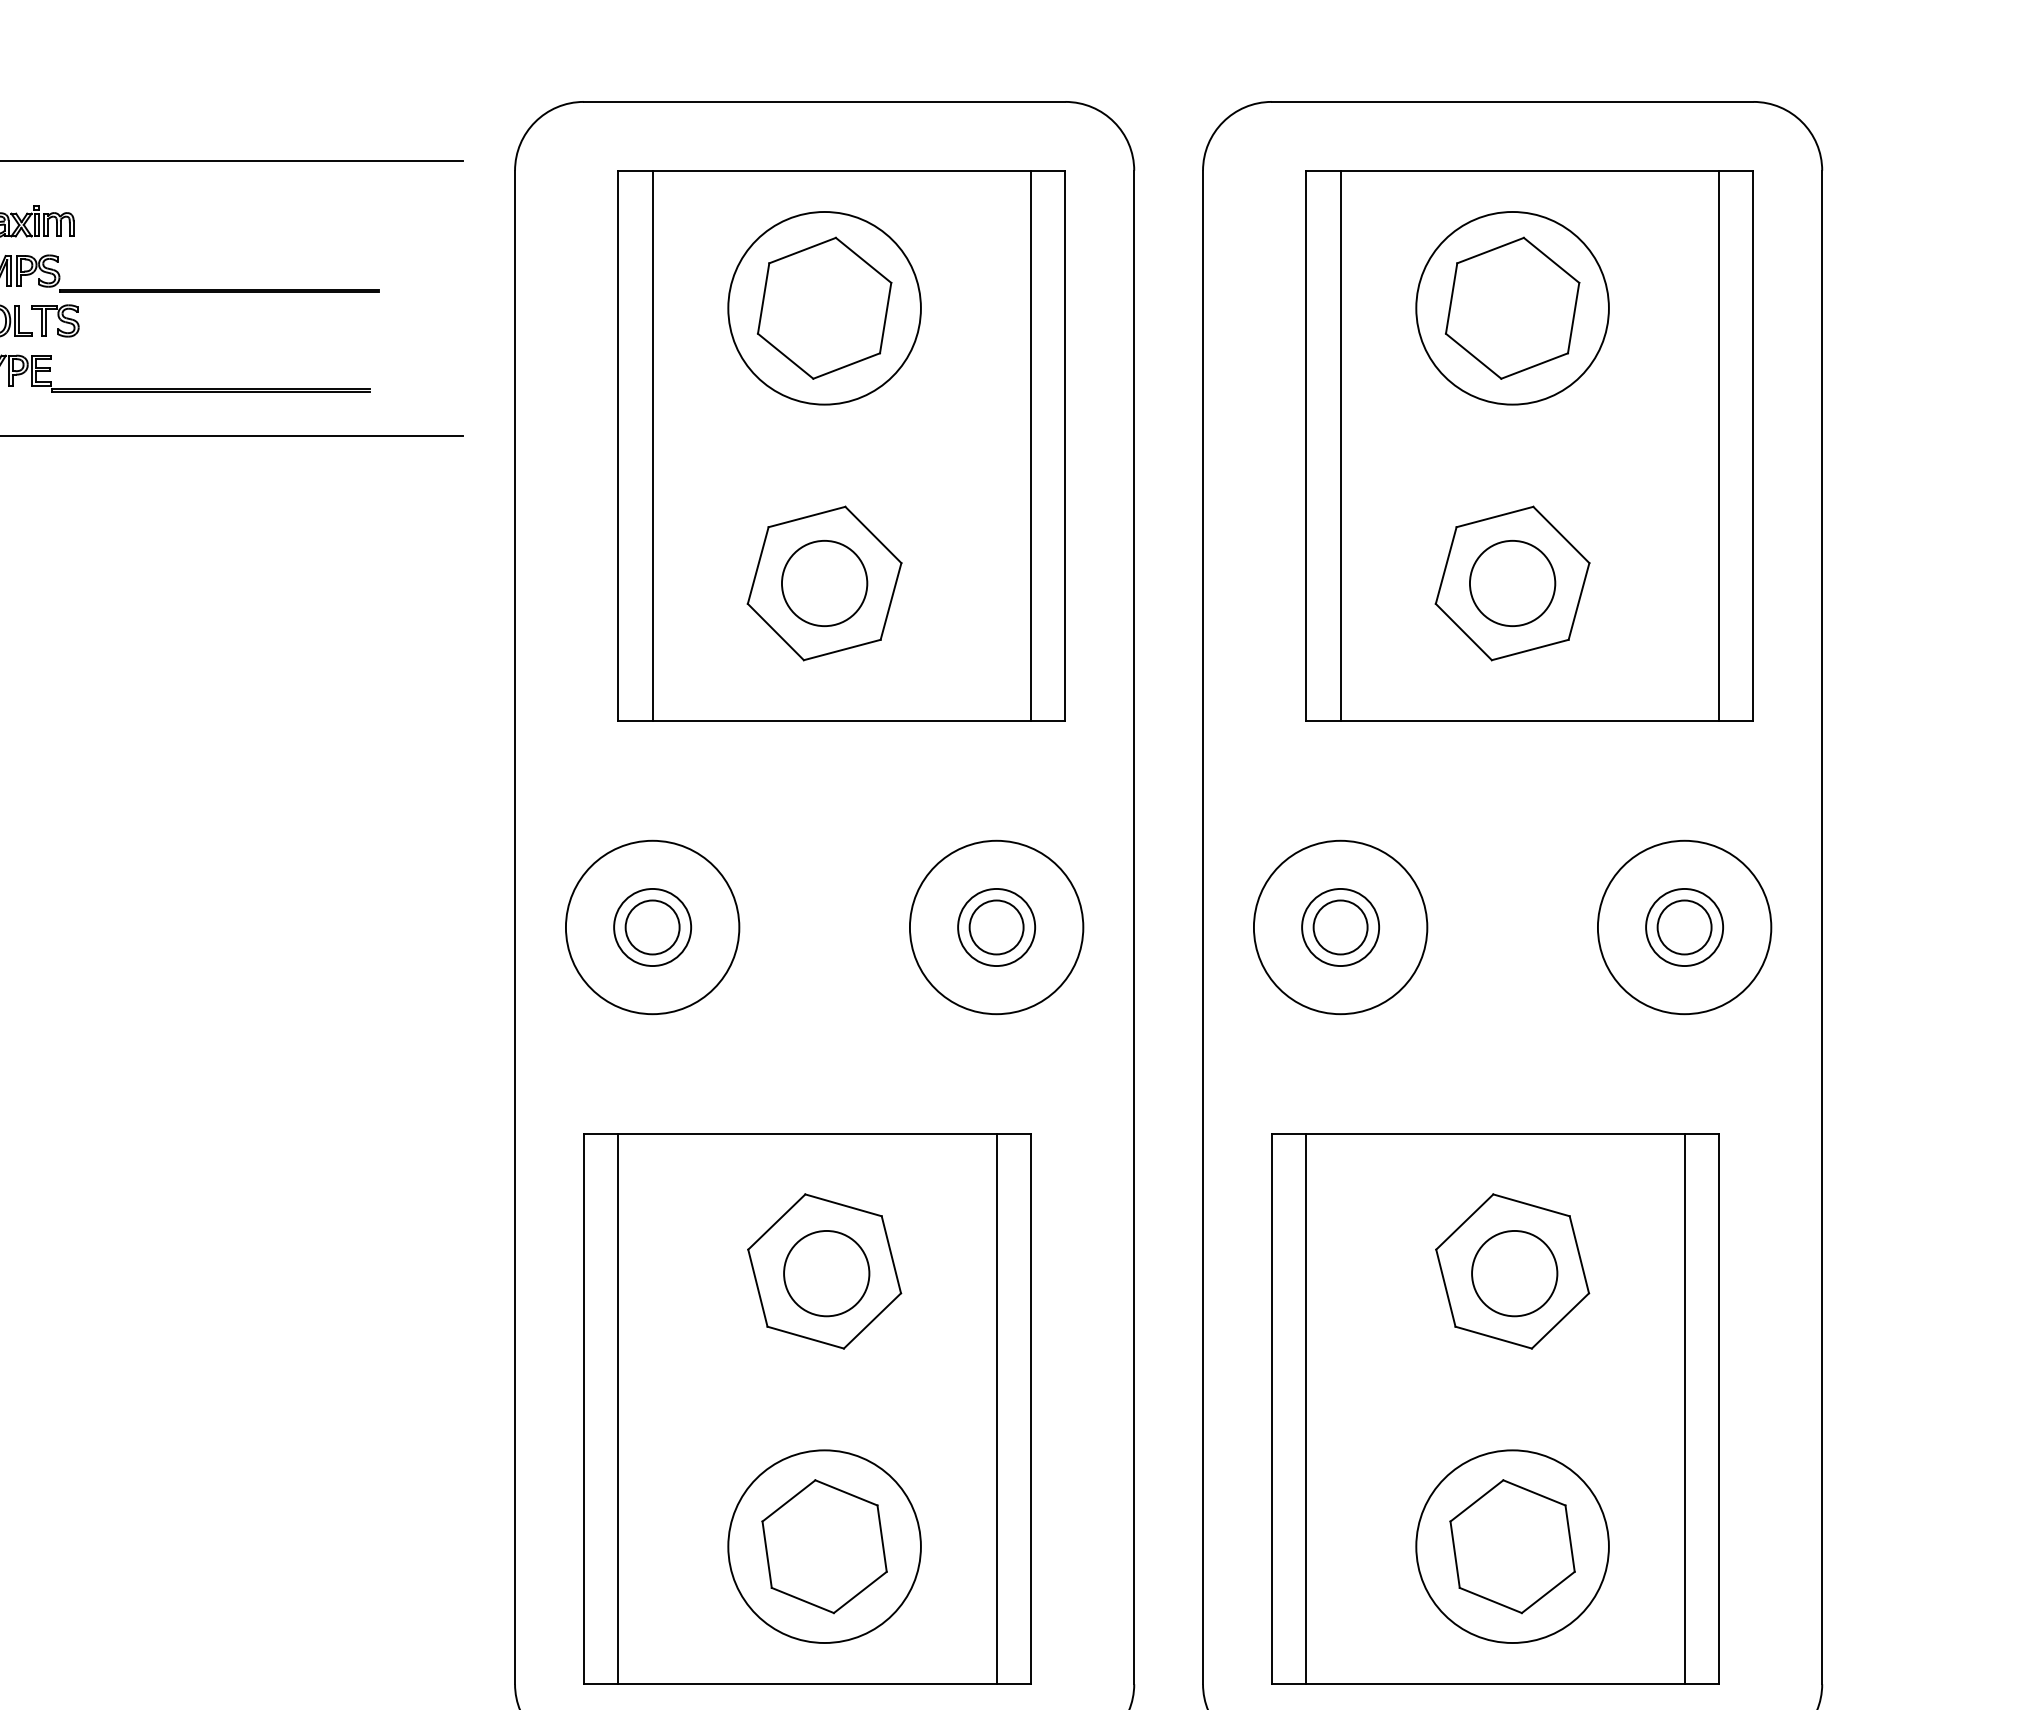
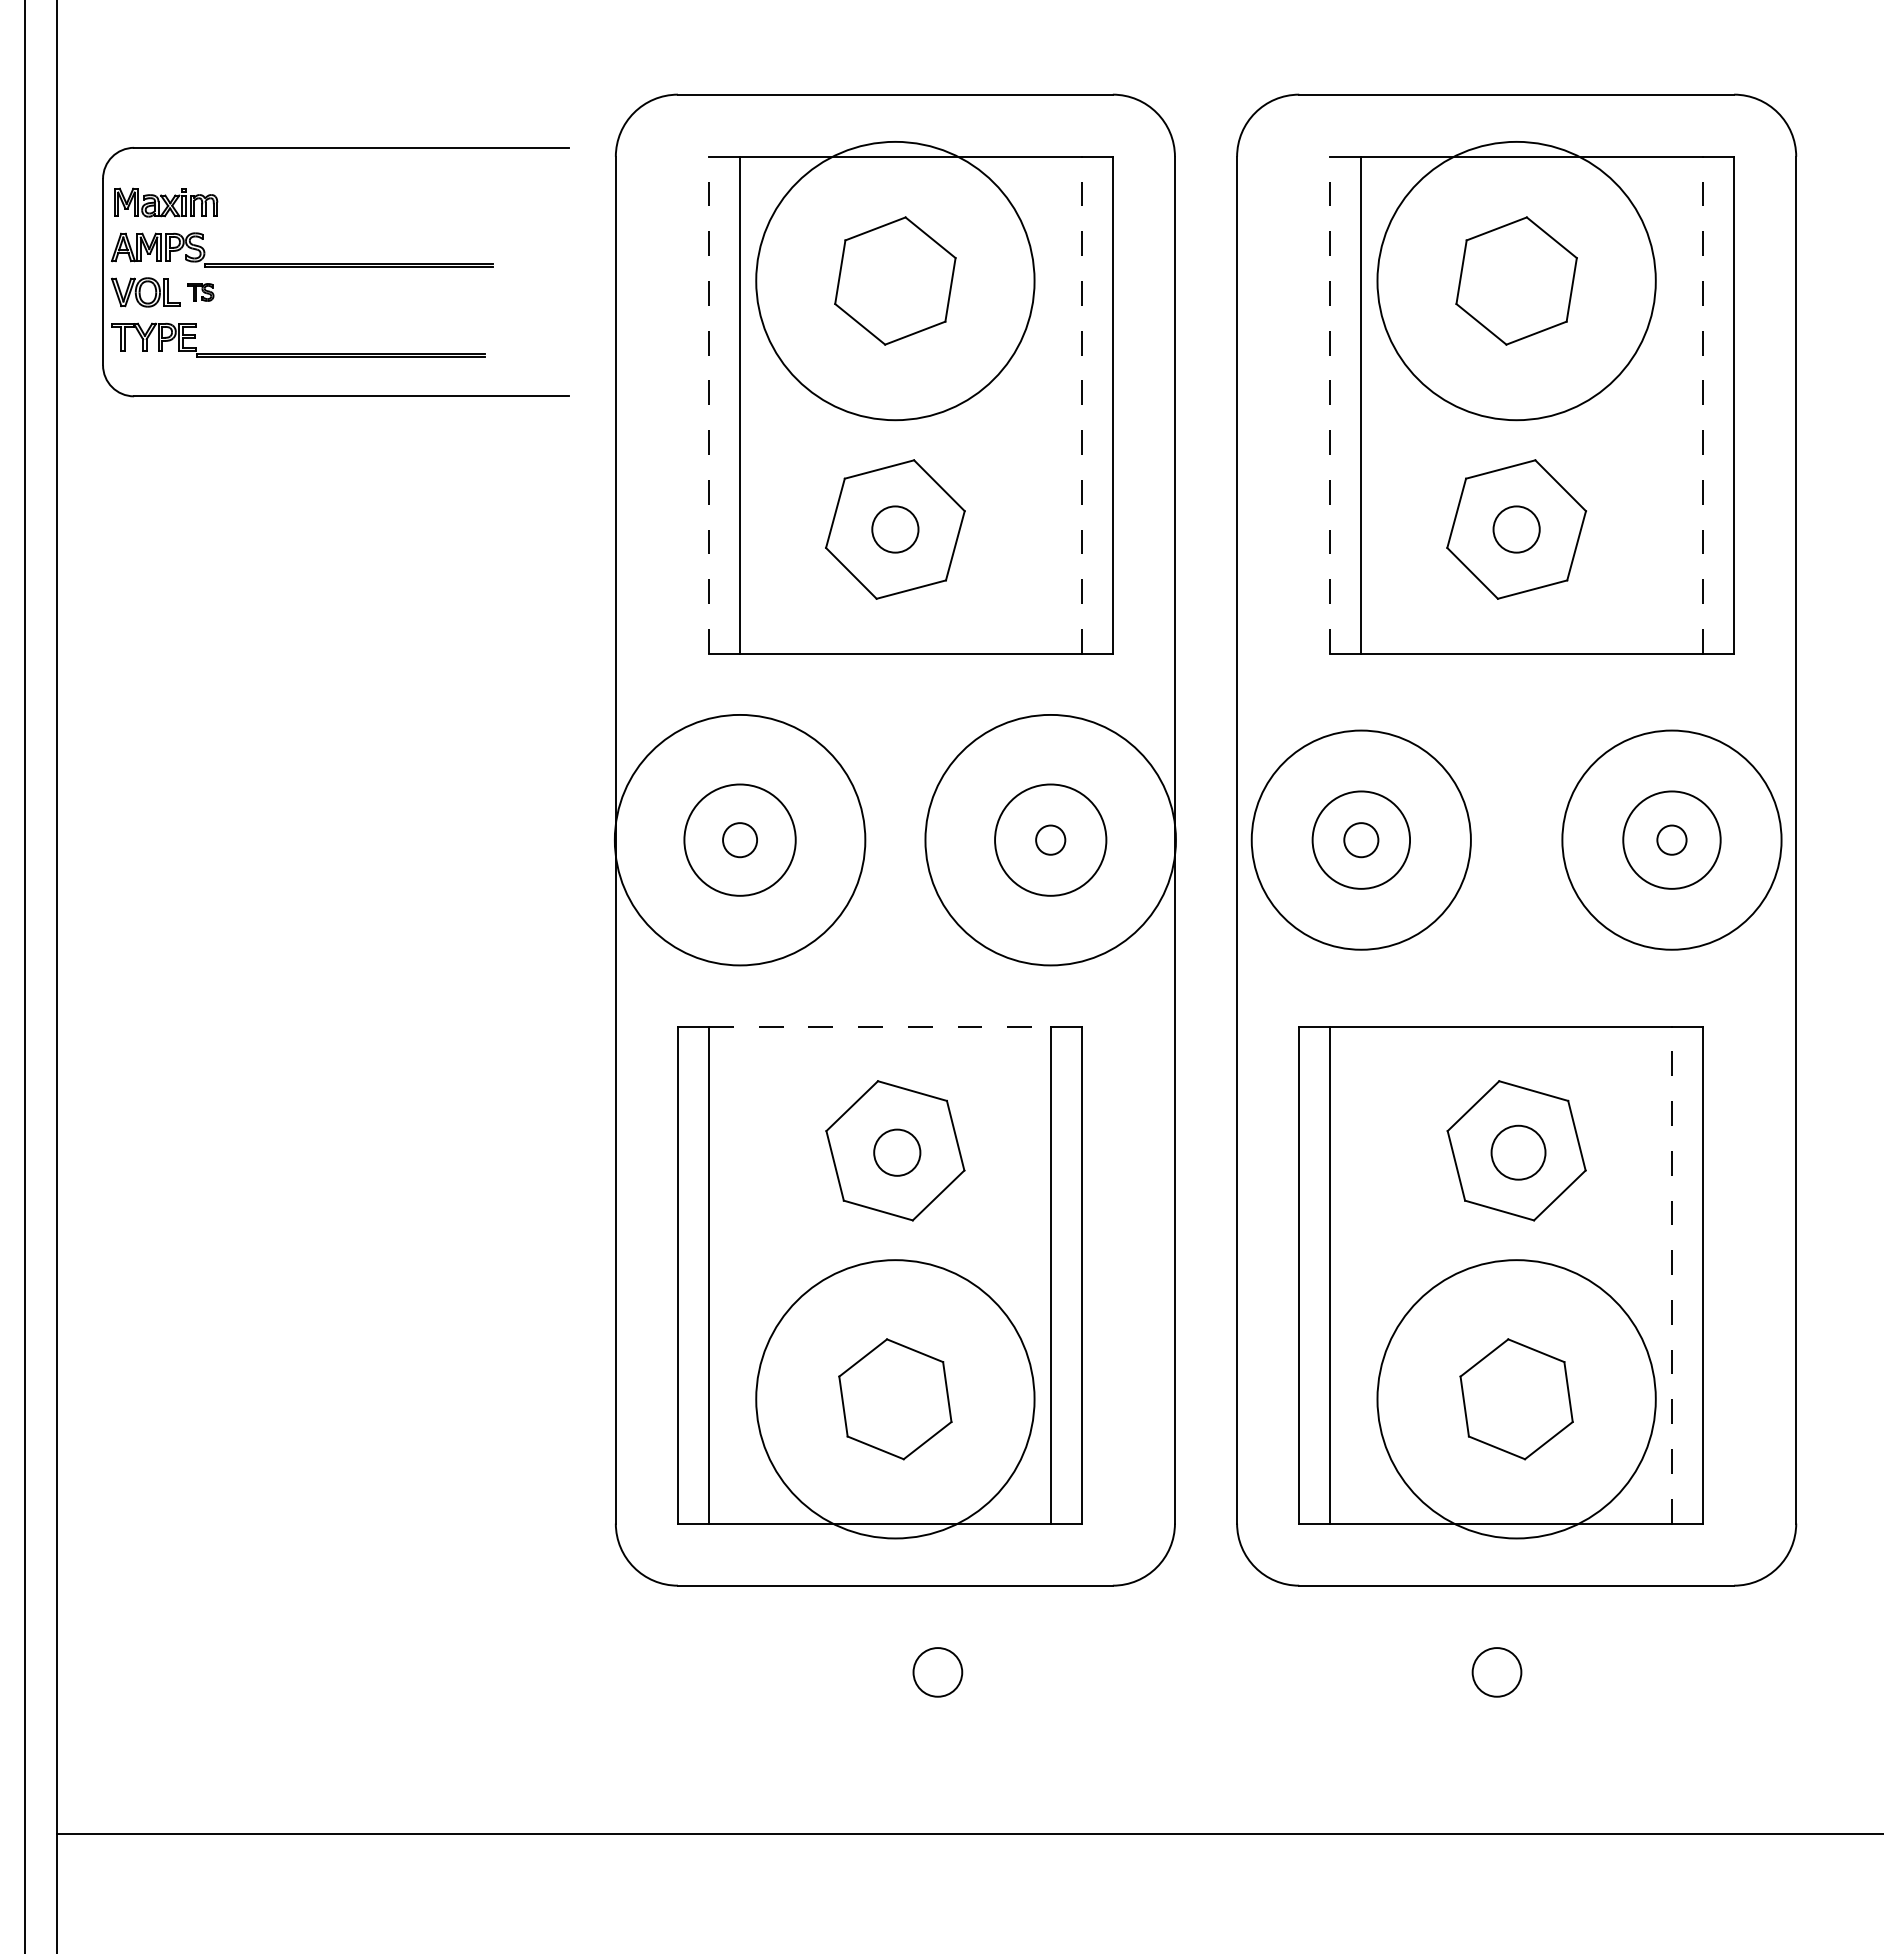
circle: (824, 308) -> (895, 281), size x1.6
circle: (1512, 308) -> (1516, 281), size x1.6
part: (55, 321) -> (200, 292), size x0.6
line: (618, 446) -> (709, 405), solid -> dashed
line: (1030, 446) -> (1081, 405), solid -> dashed
line: (1306, 446) -> (1330, 405), solid -> dashed
line: (1719, 446) -> (1703, 405), solid -> dashed
circle: (823, 583) -> (894, 529), size x0.6
circle: (1512, 583) -> (1516, 529), size x0.6
circle: (651, 926) -> (739, 839), size x0.7
circle: (651, 926) -> (739, 839), size x1.6
circle: (651, 926) -> (739, 839), size x1.6
circle: (996, 926) -> (1050, 839), size x0.6
circle: (996, 926) -> (1050, 839), size x1.6
circle: (996, 926) -> (1050, 839), size x1.6
circle: (1339, 926) -> (1360, 839), size x0.7
circle: (1340, 926) -> (1361, 839), size x1.4
circle: (1340, 926) -> (1361, 839), size x1.4
circle: (1684, 926) -> (1671, 839), size x0.6
circle: (1684, 926) -> (1671, 839), size x1.4
circle: (1684, 926) -> (1671, 839), size x1.4
line: (807, 1133) -> (879, 1026), solid -> dashed
circle: (825, 1273) -> (896, 1152), size x0.6
circle: (1514, 1273) -> (1518, 1152), size x0.7
line: (1684, 1409) -> (1671, 1275), solid -> dashed
circle: (824, 1546) -> (895, 1399), size x1.6
circle: (1512, 1546) -> (1516, 1399), size x1.6

